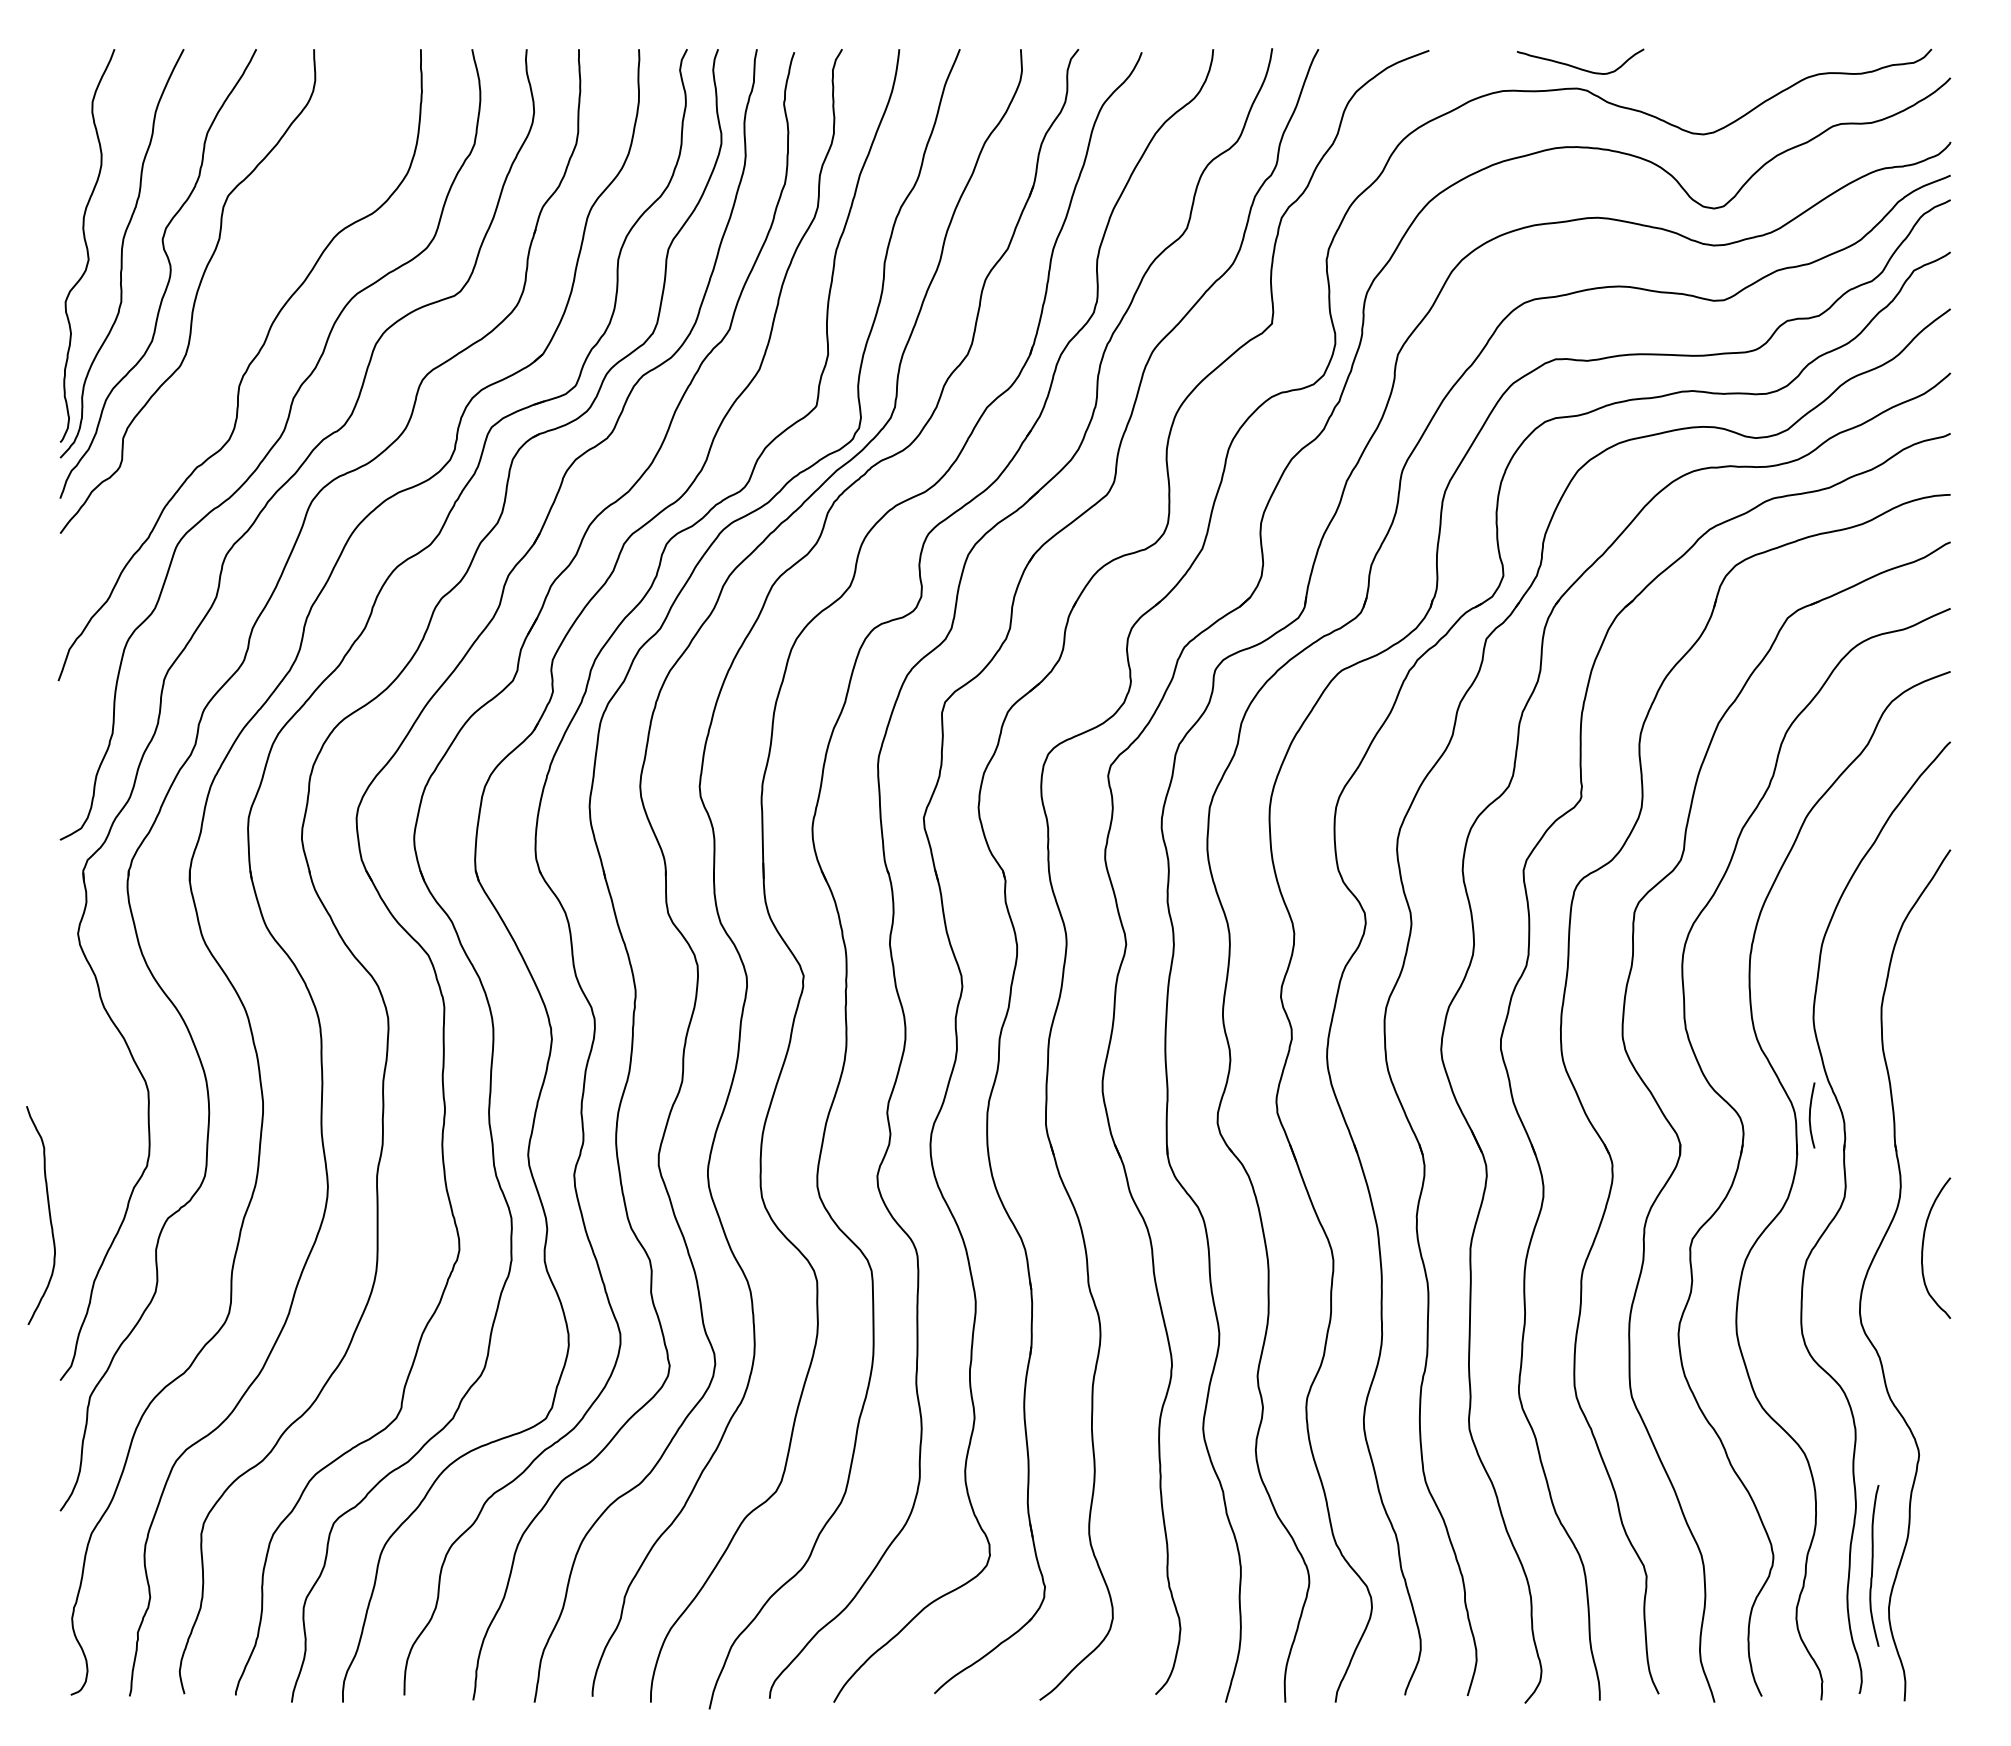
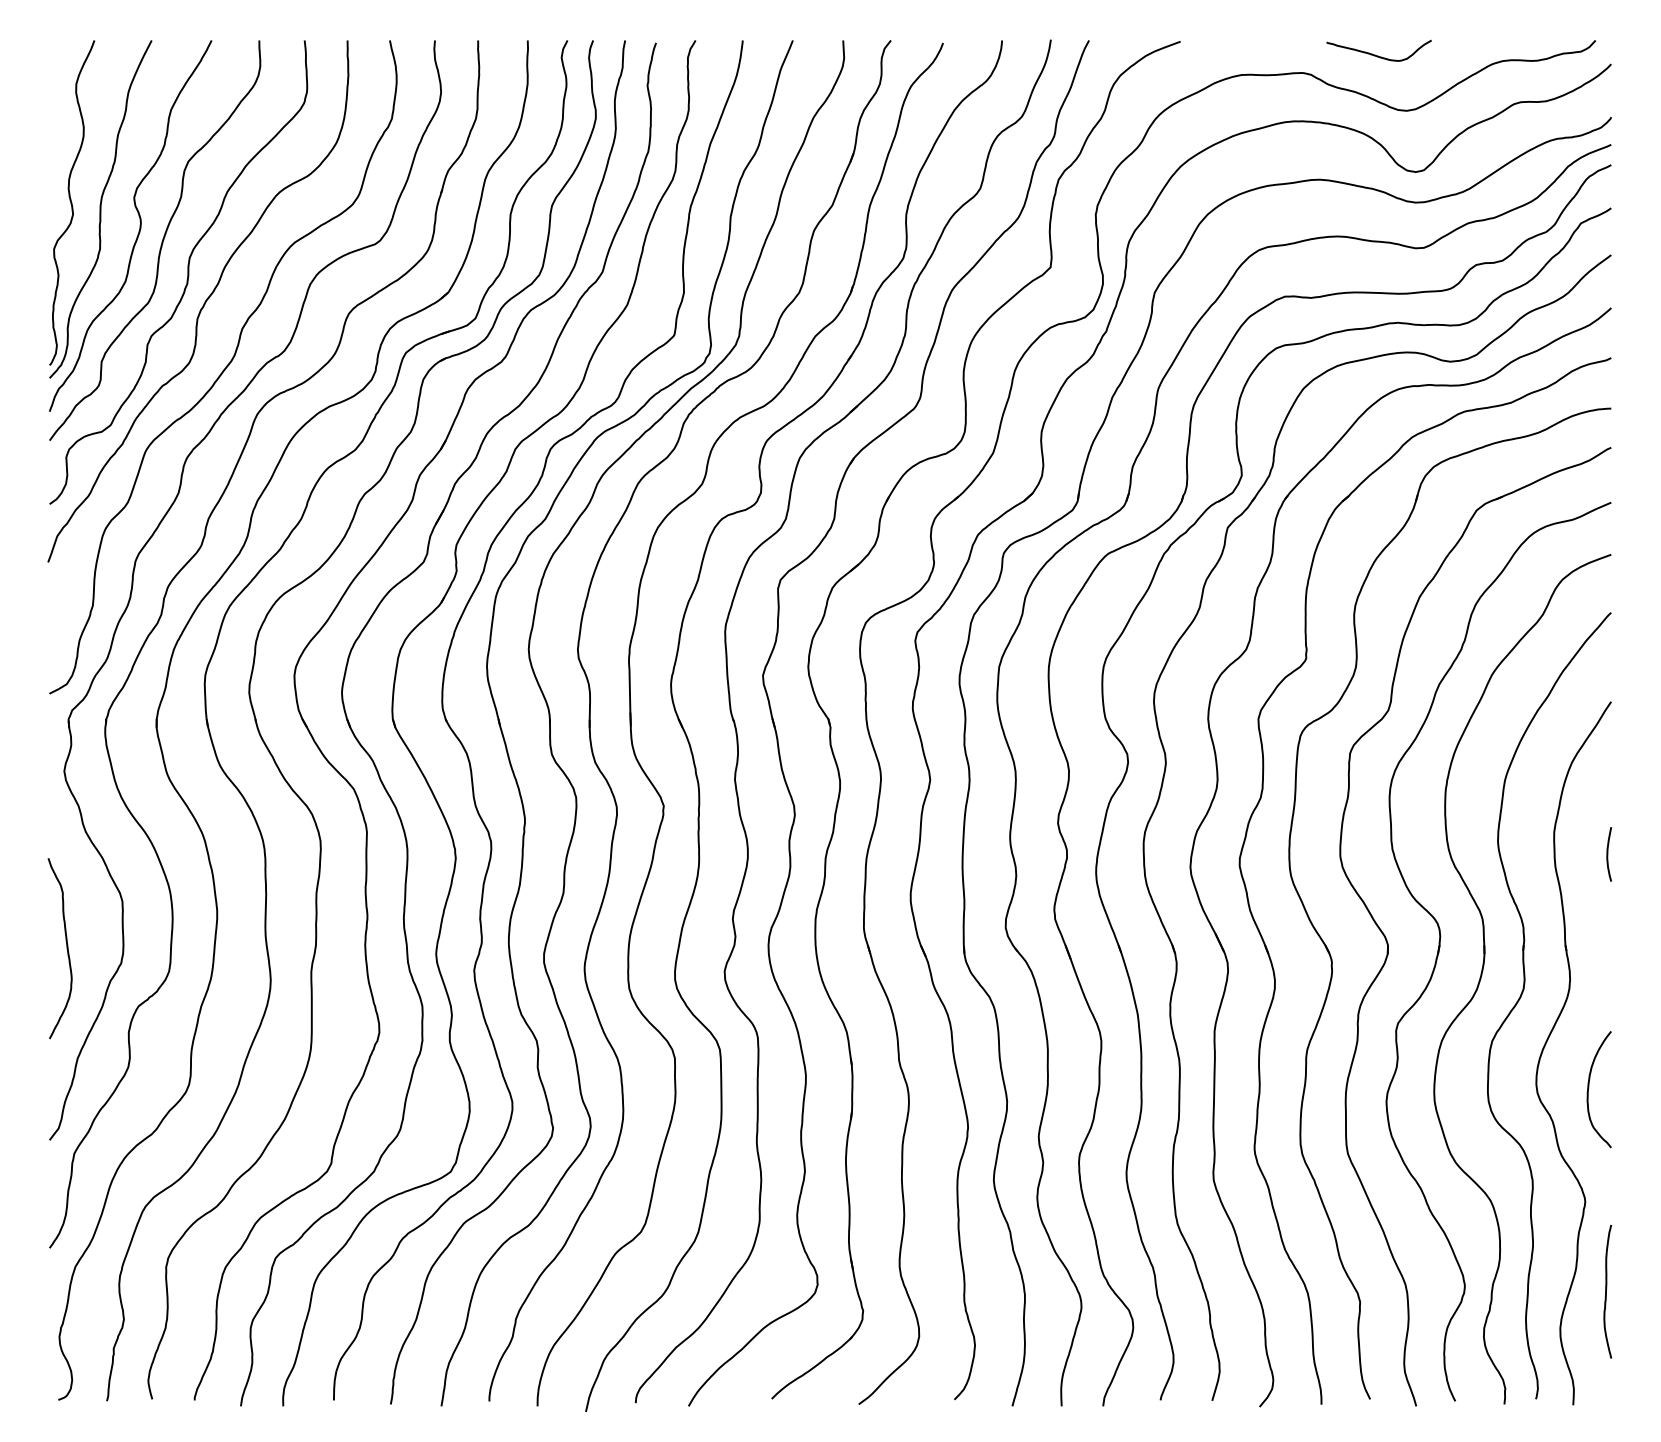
curve: (1579, 67) -> (1378, 55), moved
curve: (227, 329) -> (187, 272), added
curve: (1810, 1115) -> (1607, 854), moved
curve: (48, 1212) -> (66, 946), moved
curve: (1923, 1247) -> (1588, 1089), moved
curve: (1873, 1565) -> (1607, 1291), moved

